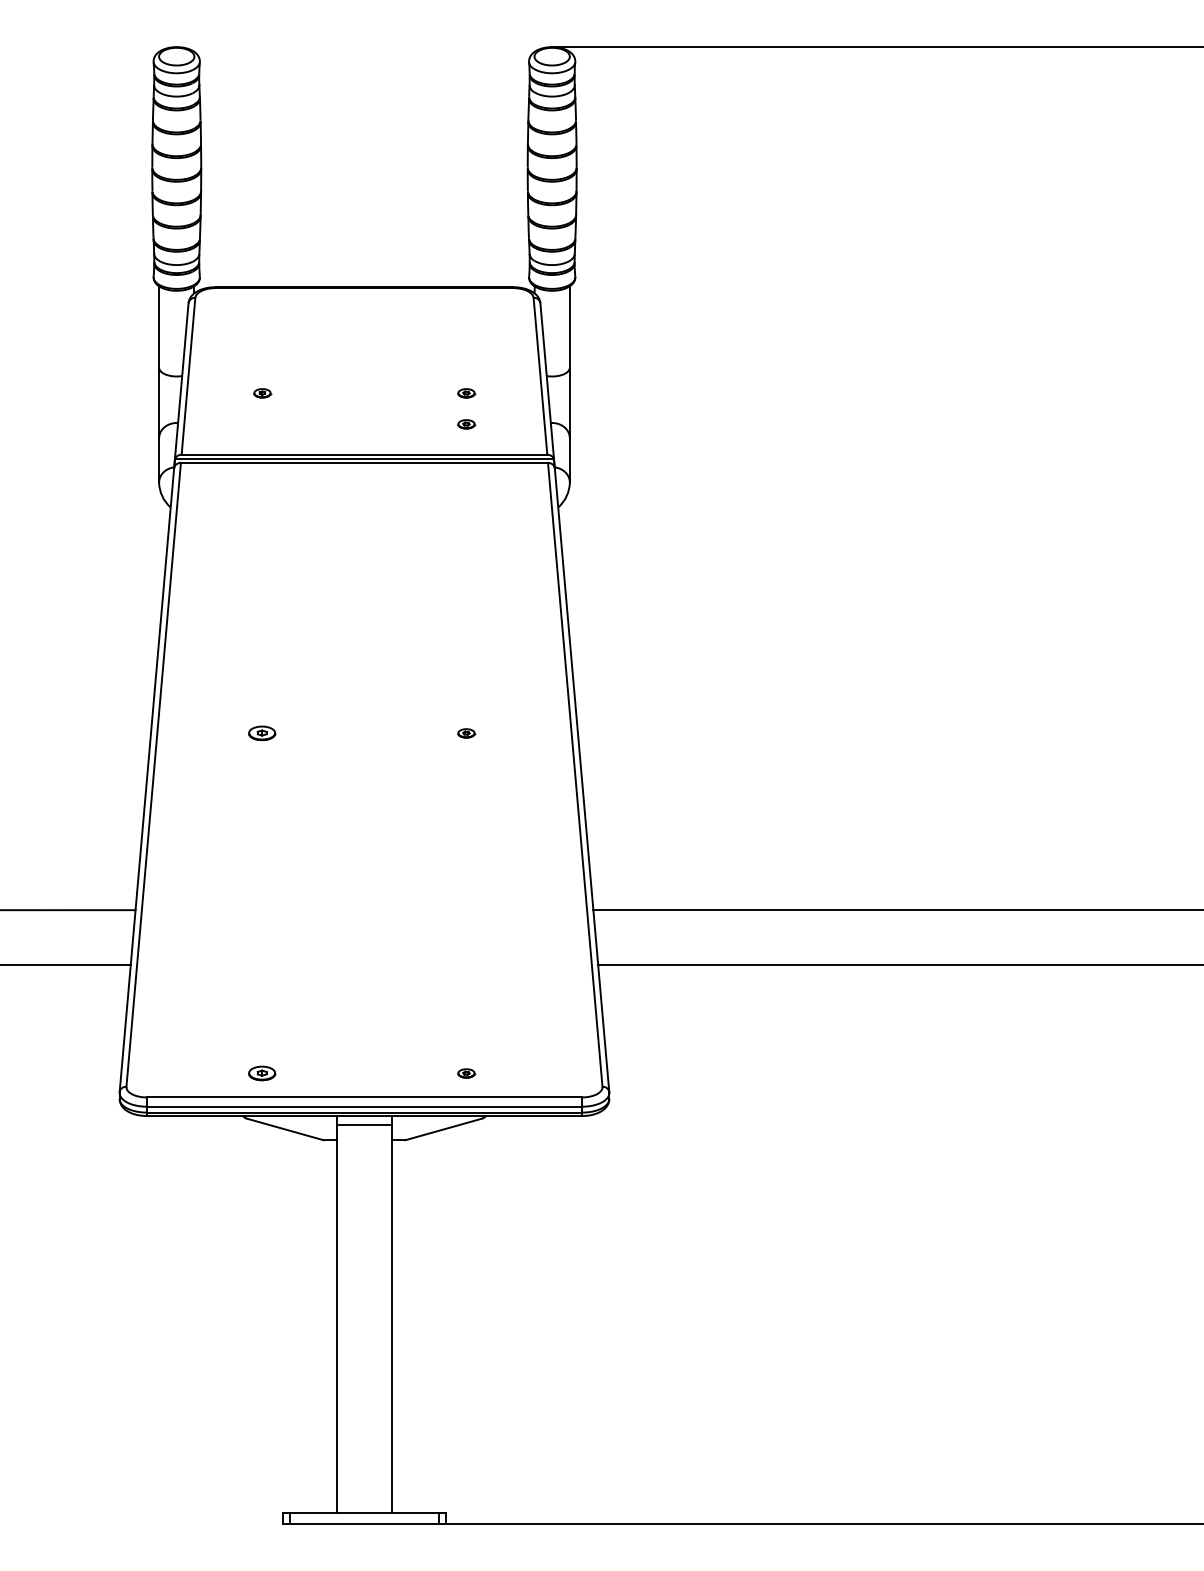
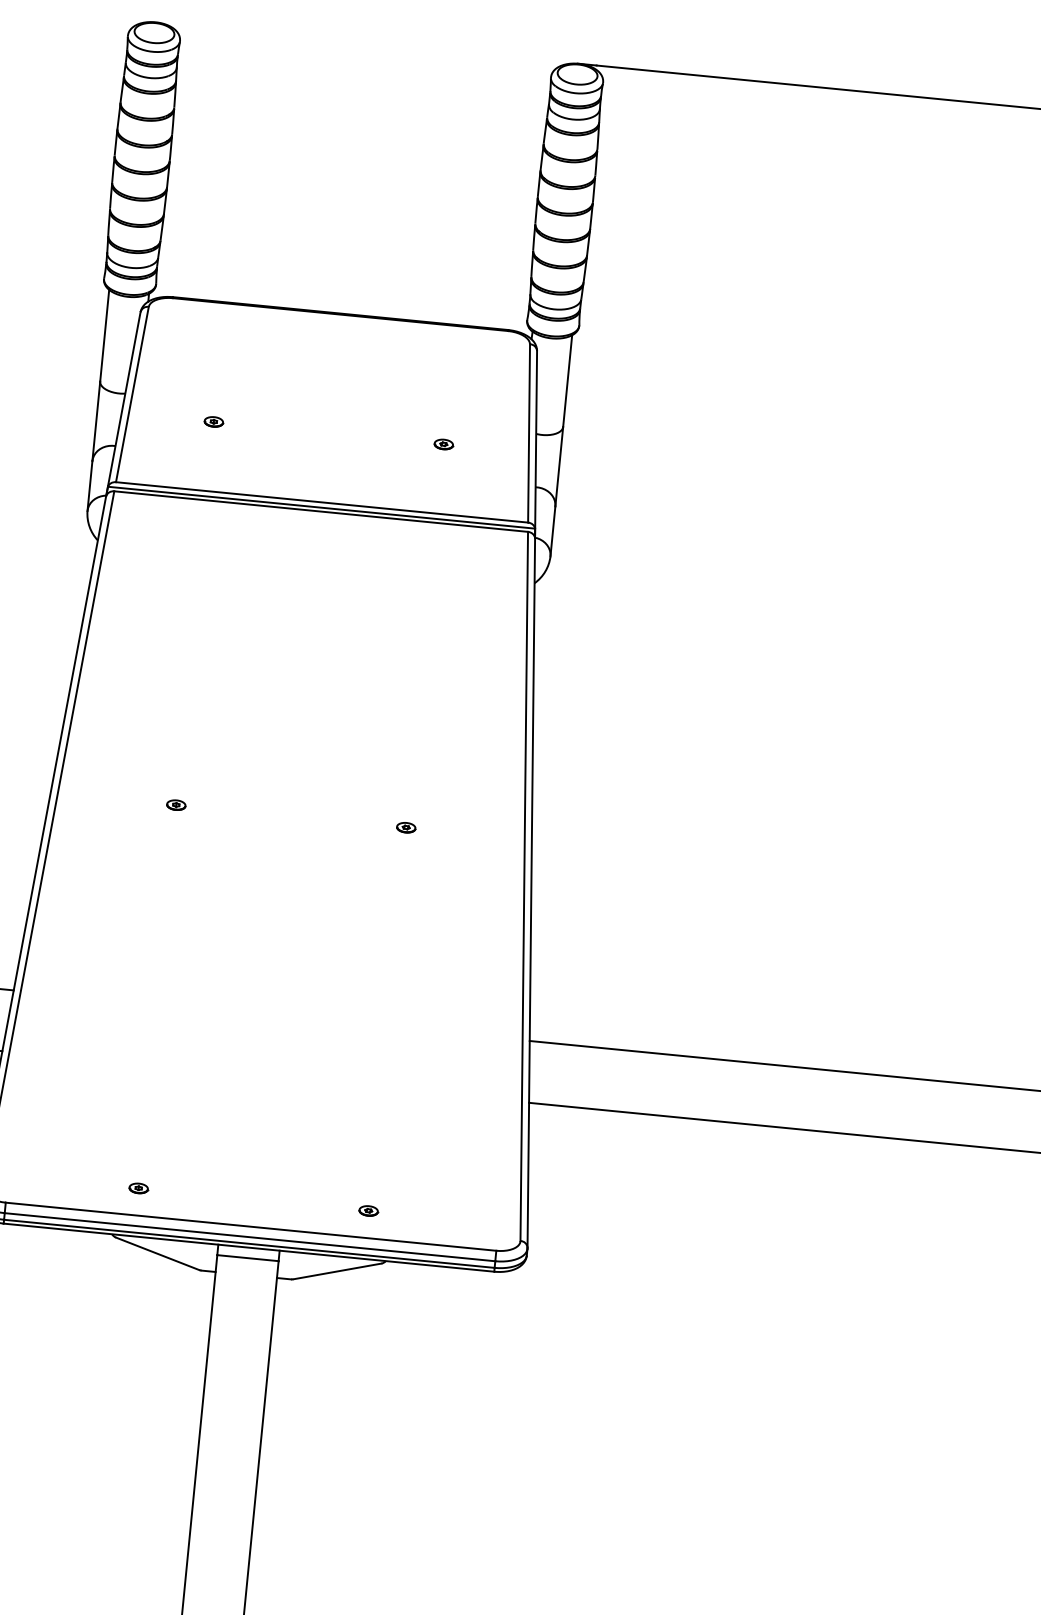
part: (466, 424) -> (440, 479), removed
part: (262, 733) -> (176, 805), size x0.62
part: (262, 1073) -> (138, 1188), size x0.62

